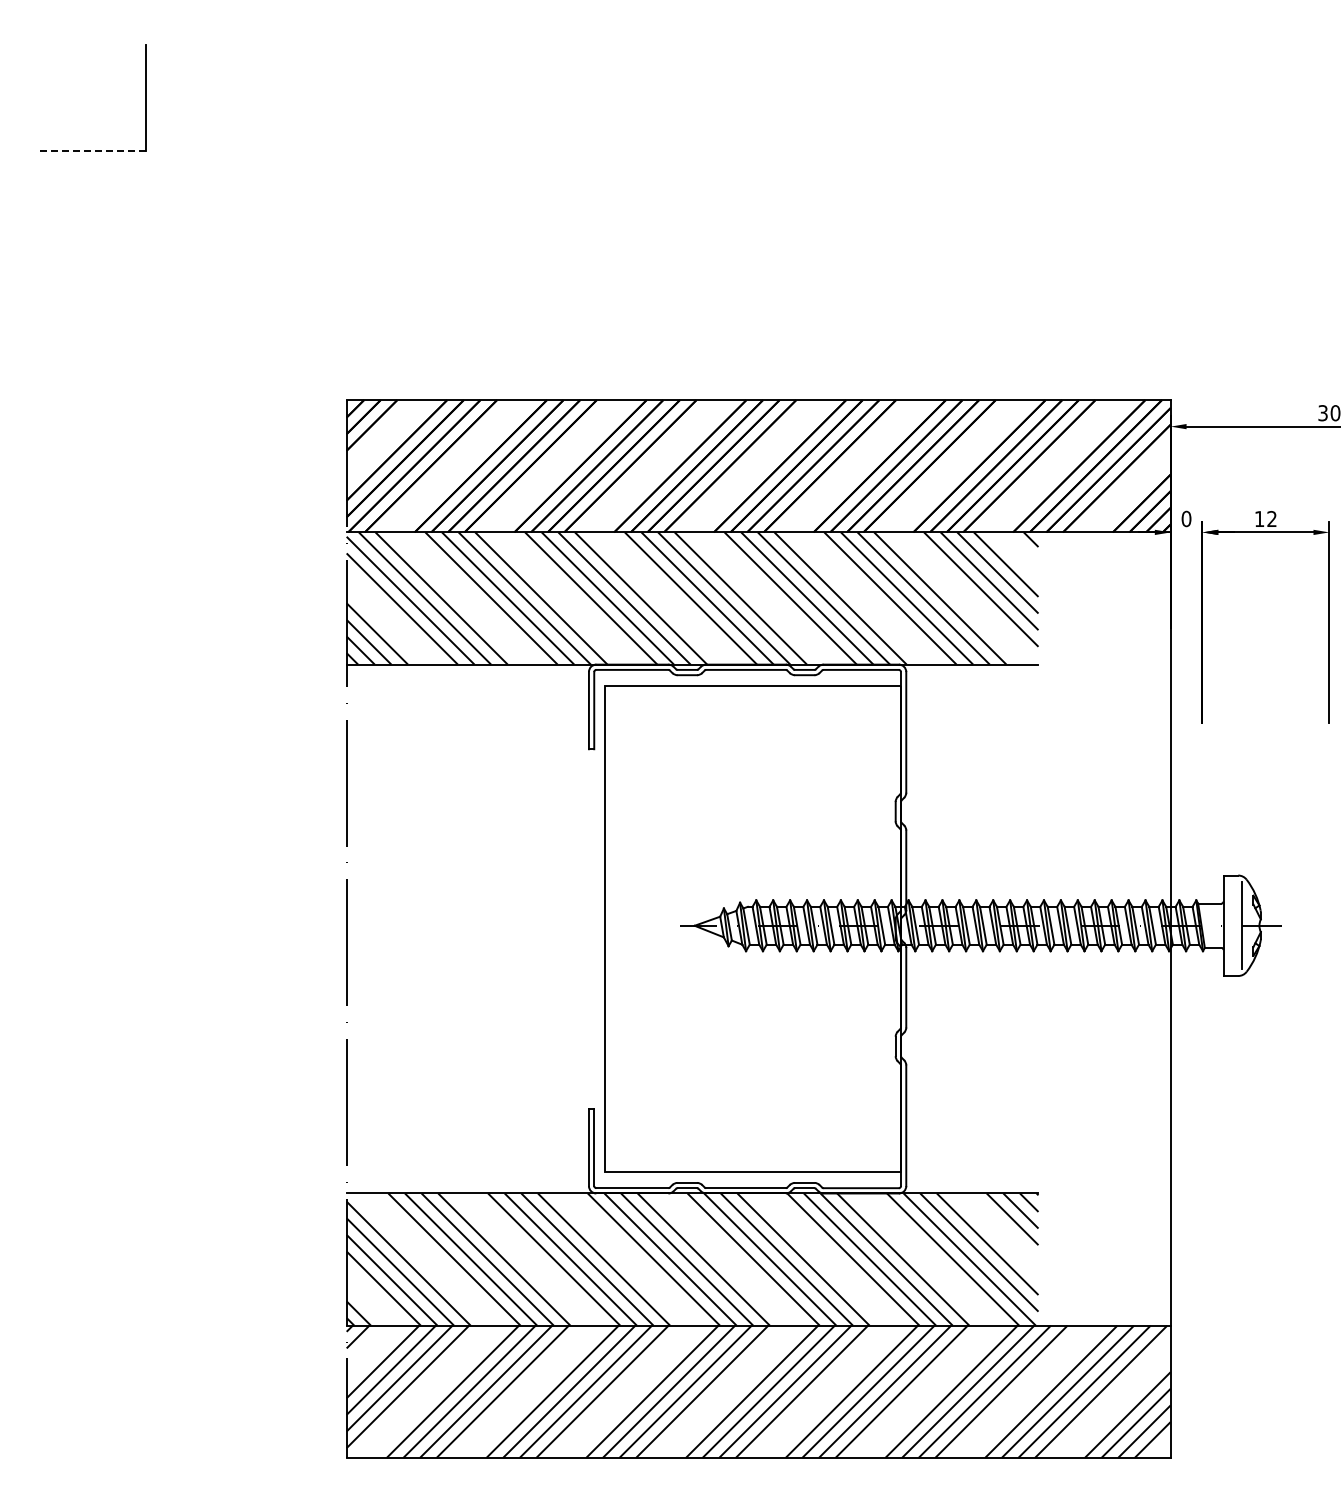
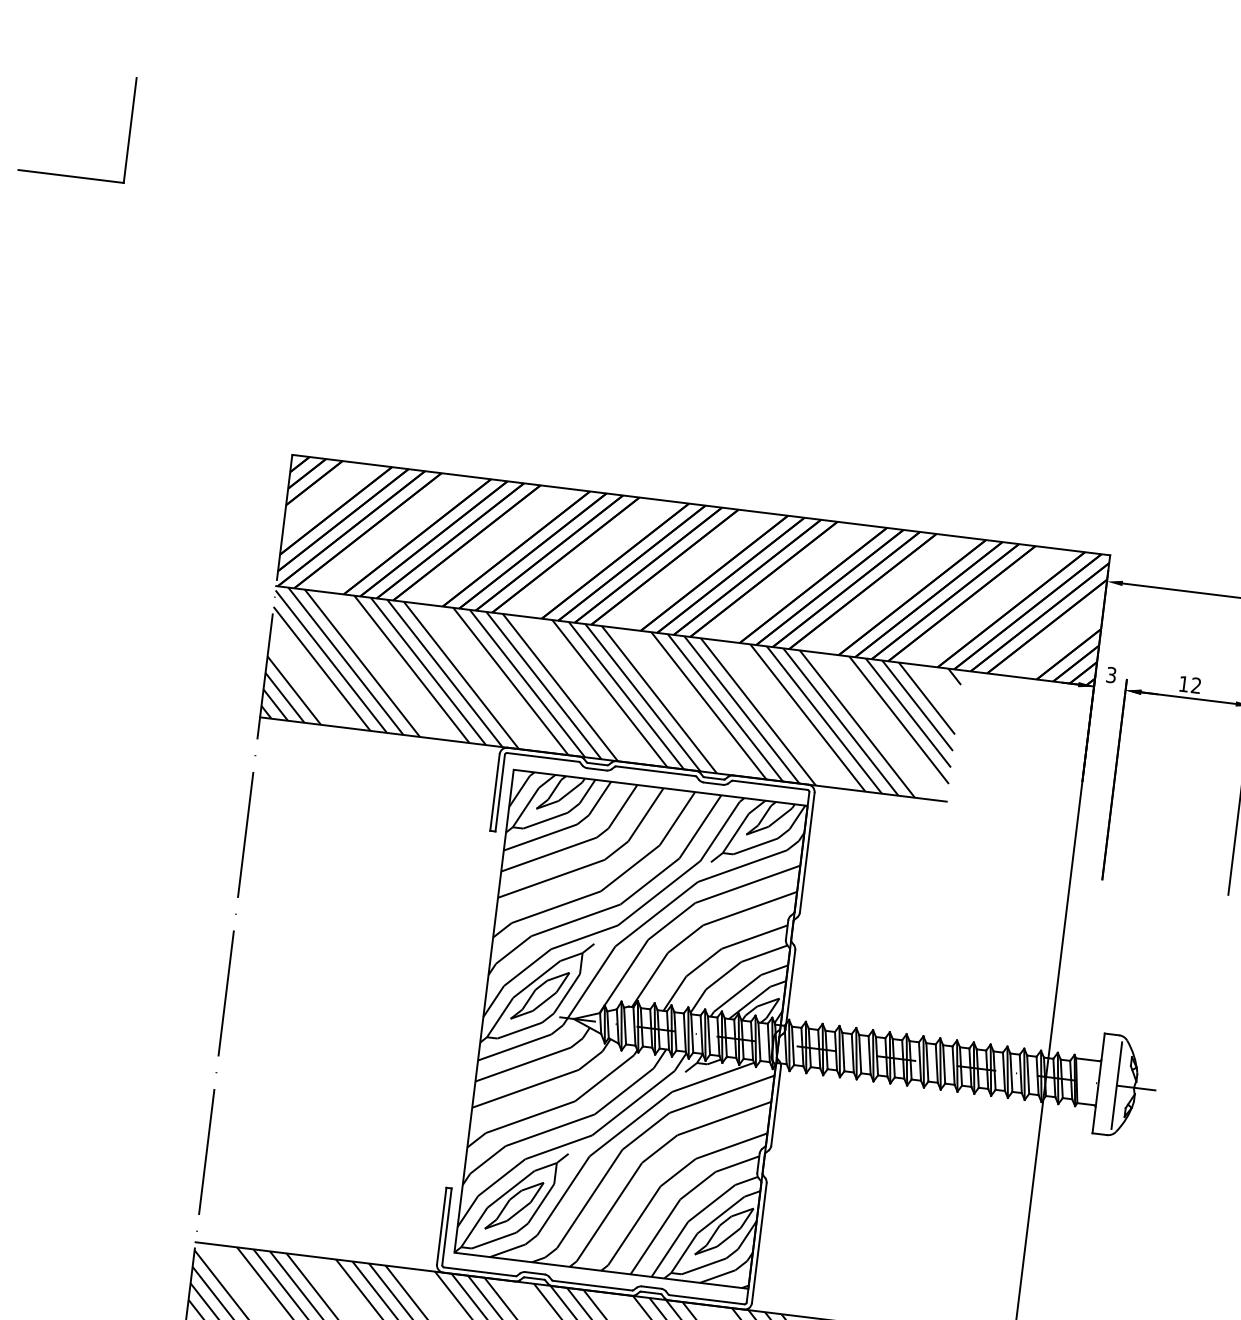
line: (92, 150) -> (70, 176), dashed -> solid
text: (1186, 518) -> (1111, 674), 0 -> 3
hatch: (752, 928) -> (630, 1028), added

